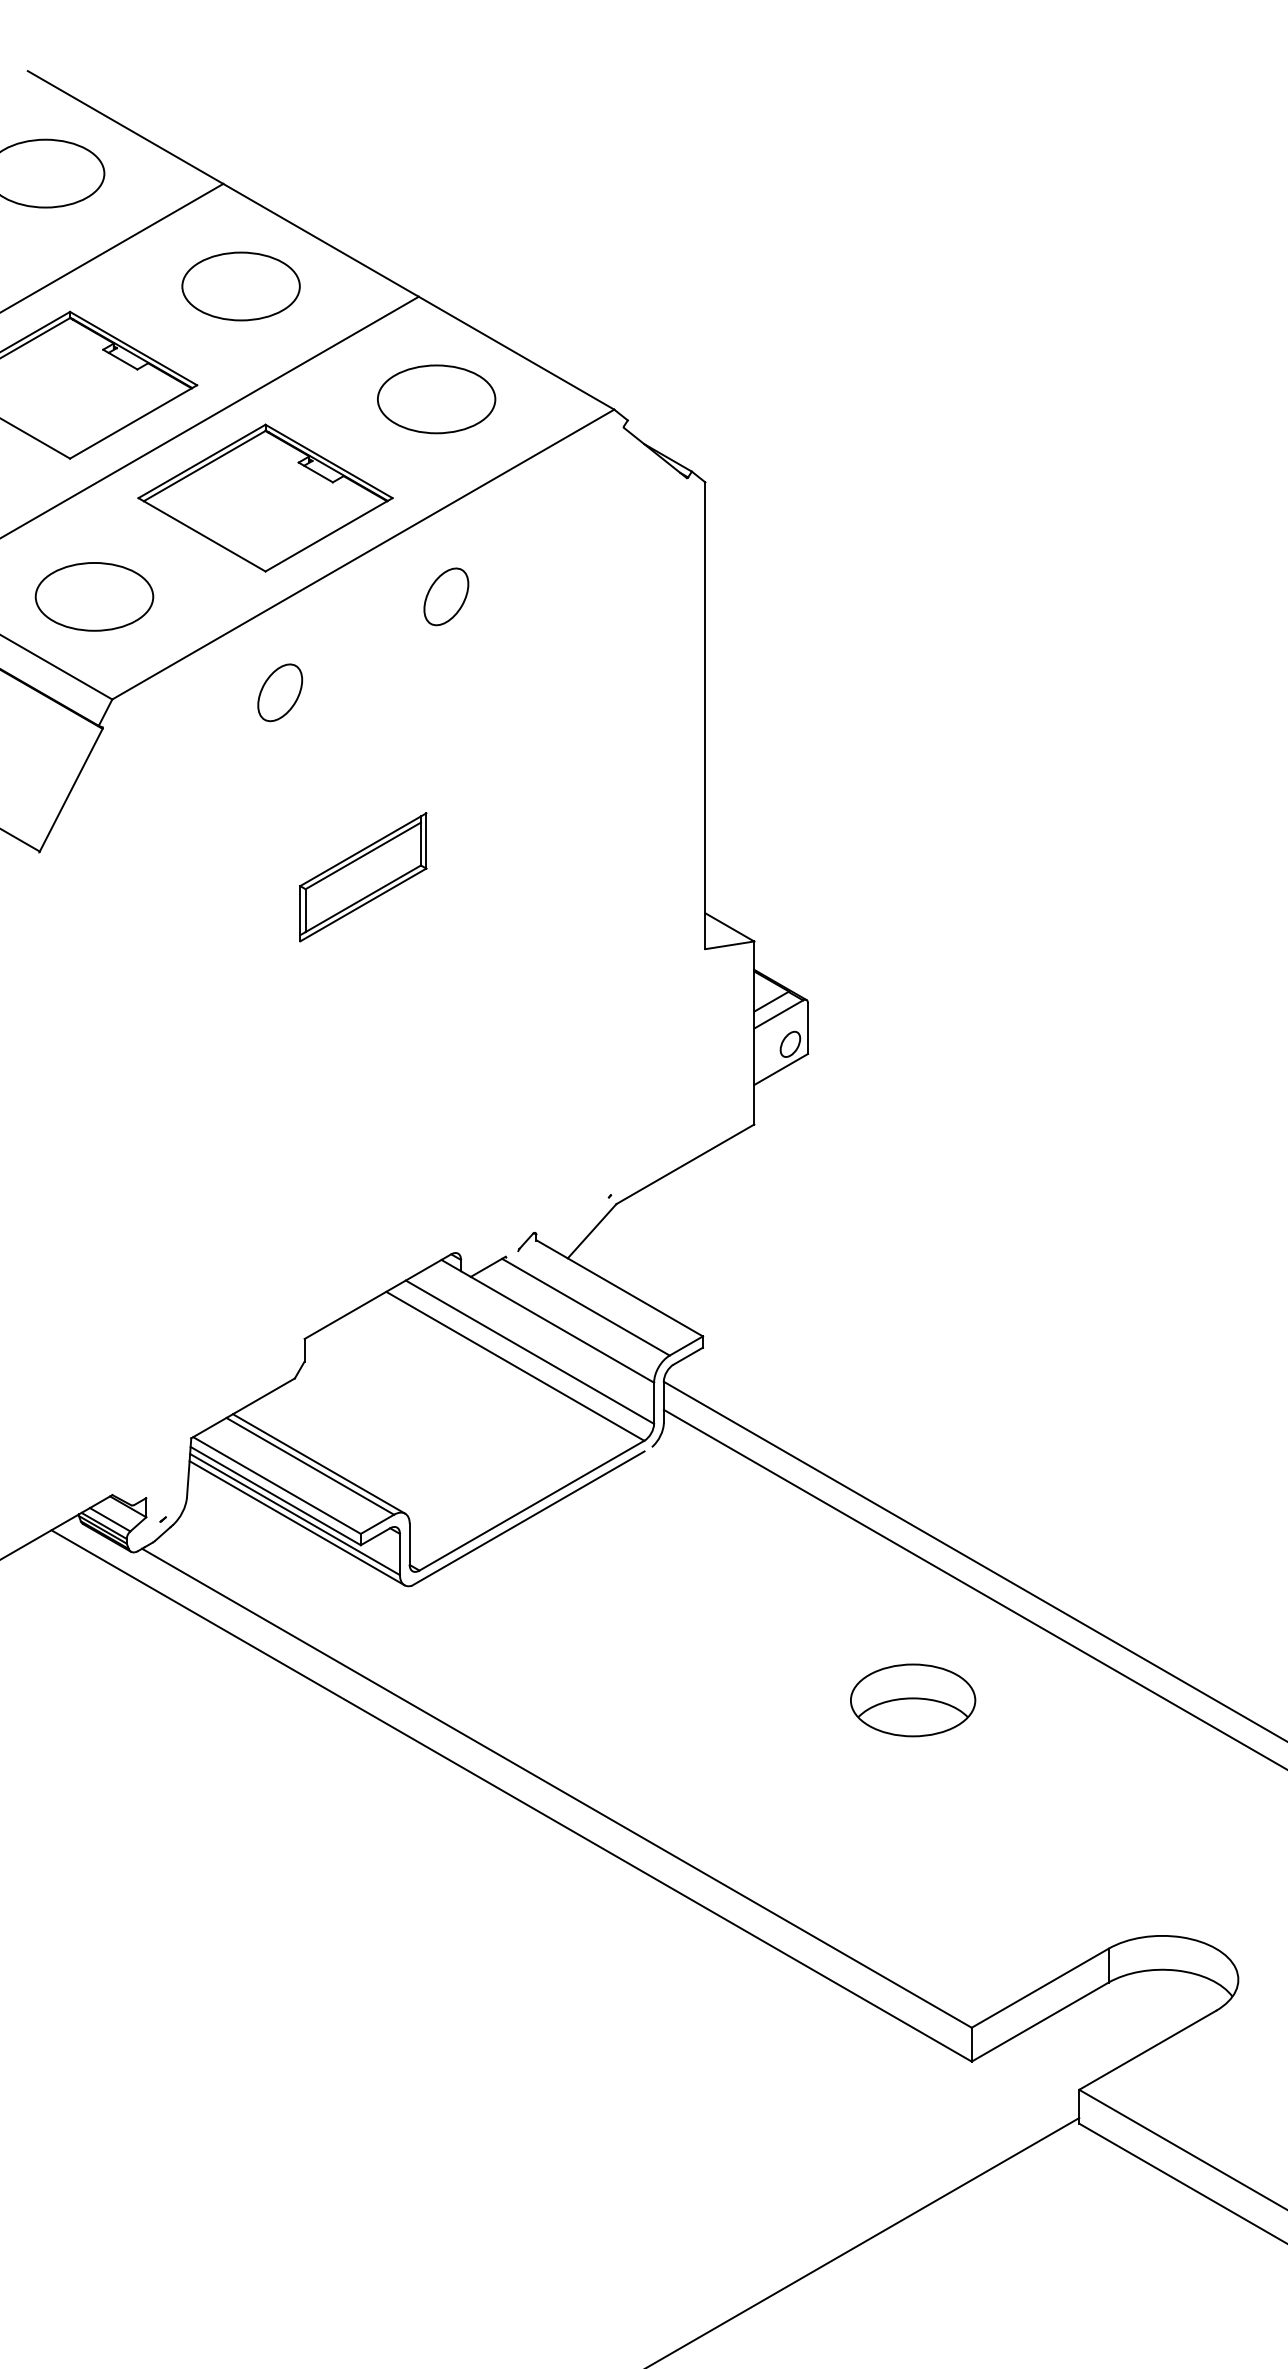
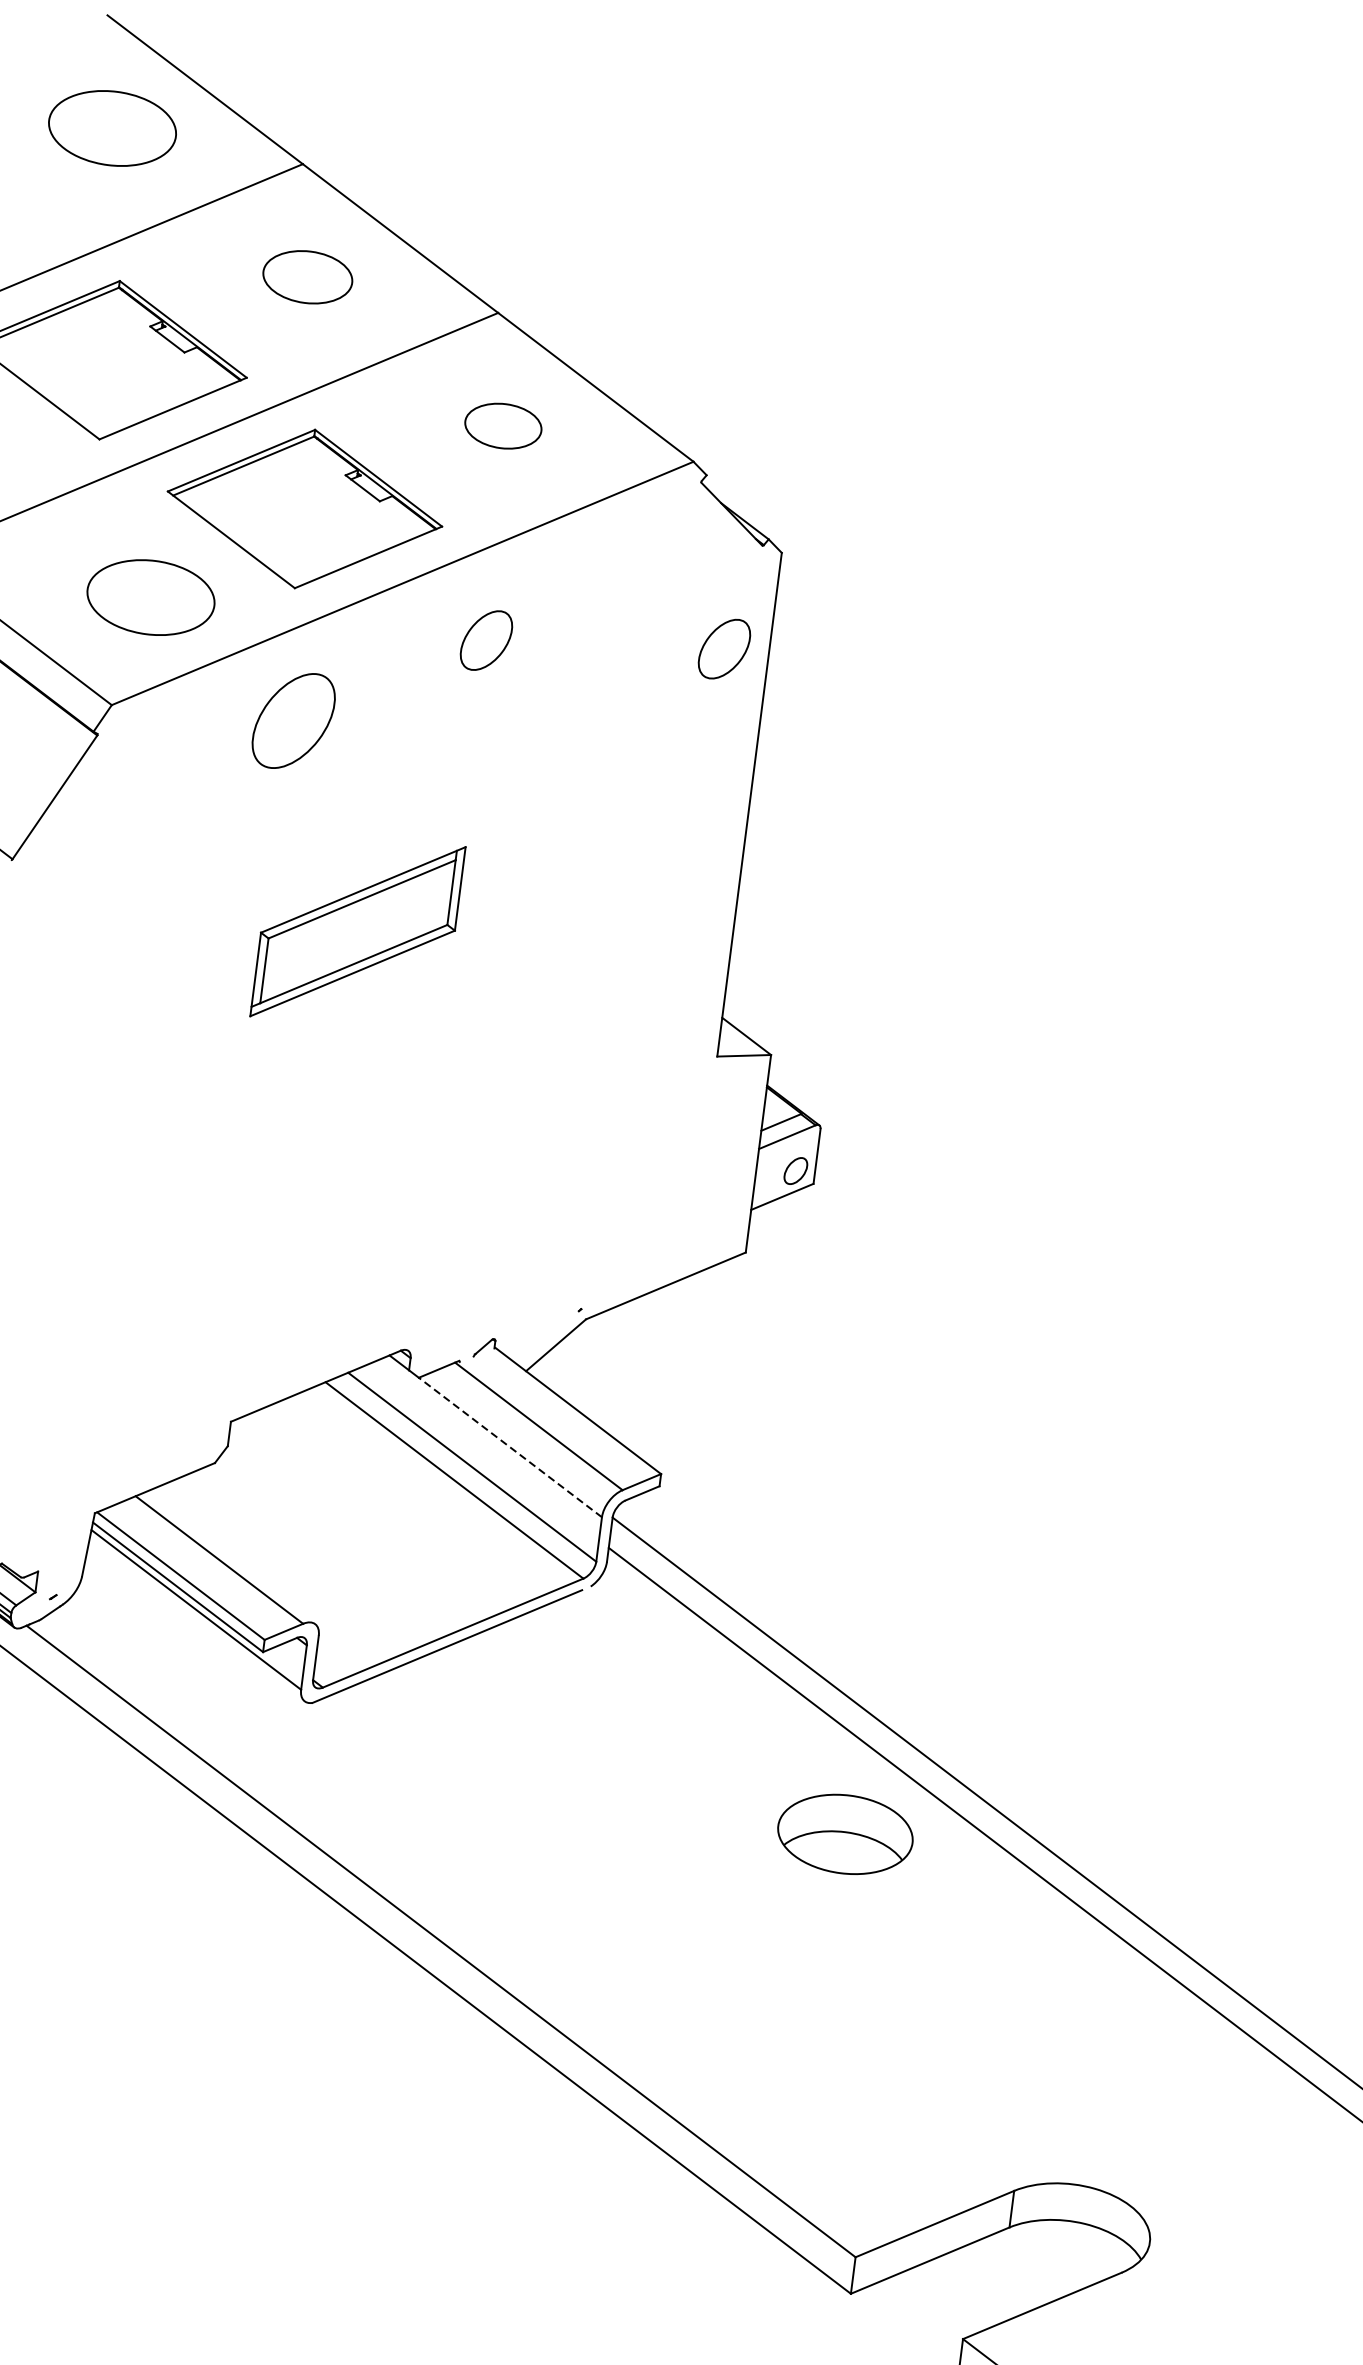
part: (240, 286) -> (307, 277), size x0.7
part: (436, 399) -> (503, 426), size x0.6
part: (664, 576) -> (724, 648), added
part: (94, 596) -> (151, 597), moved
part: (280, 692) -> (294, 720), size x1.6
part: (363, 877) -> (358, 931), size x1.4
line: (562, 1329) -> (510, 1447), solid -> dashed
line: (318, 1463) -> (228, 1558), removed
line: (296, 1523) -> (196, 1619), removed
part: (913, 1700) -> (845, 1834), moved

